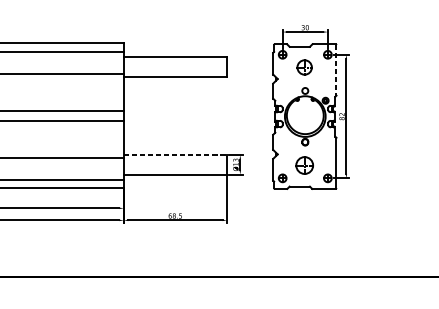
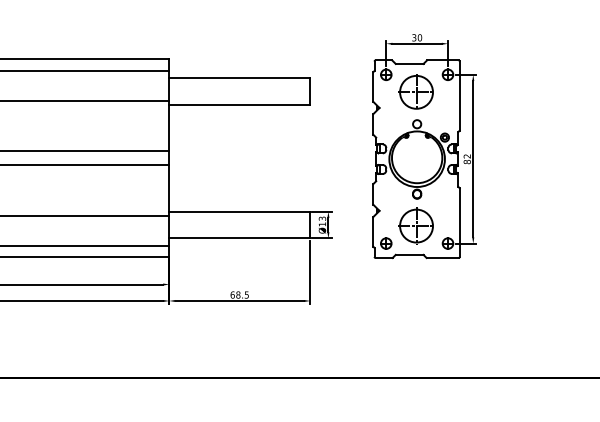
part: (304, 66) -> (415, 91), size x1.67
line: (336, 70) -> (459, 96), dashed -> solid
line: (175, 154) -> (240, 211), dashed -> solid
part: (304, 165) -> (415, 225), size x1.43

